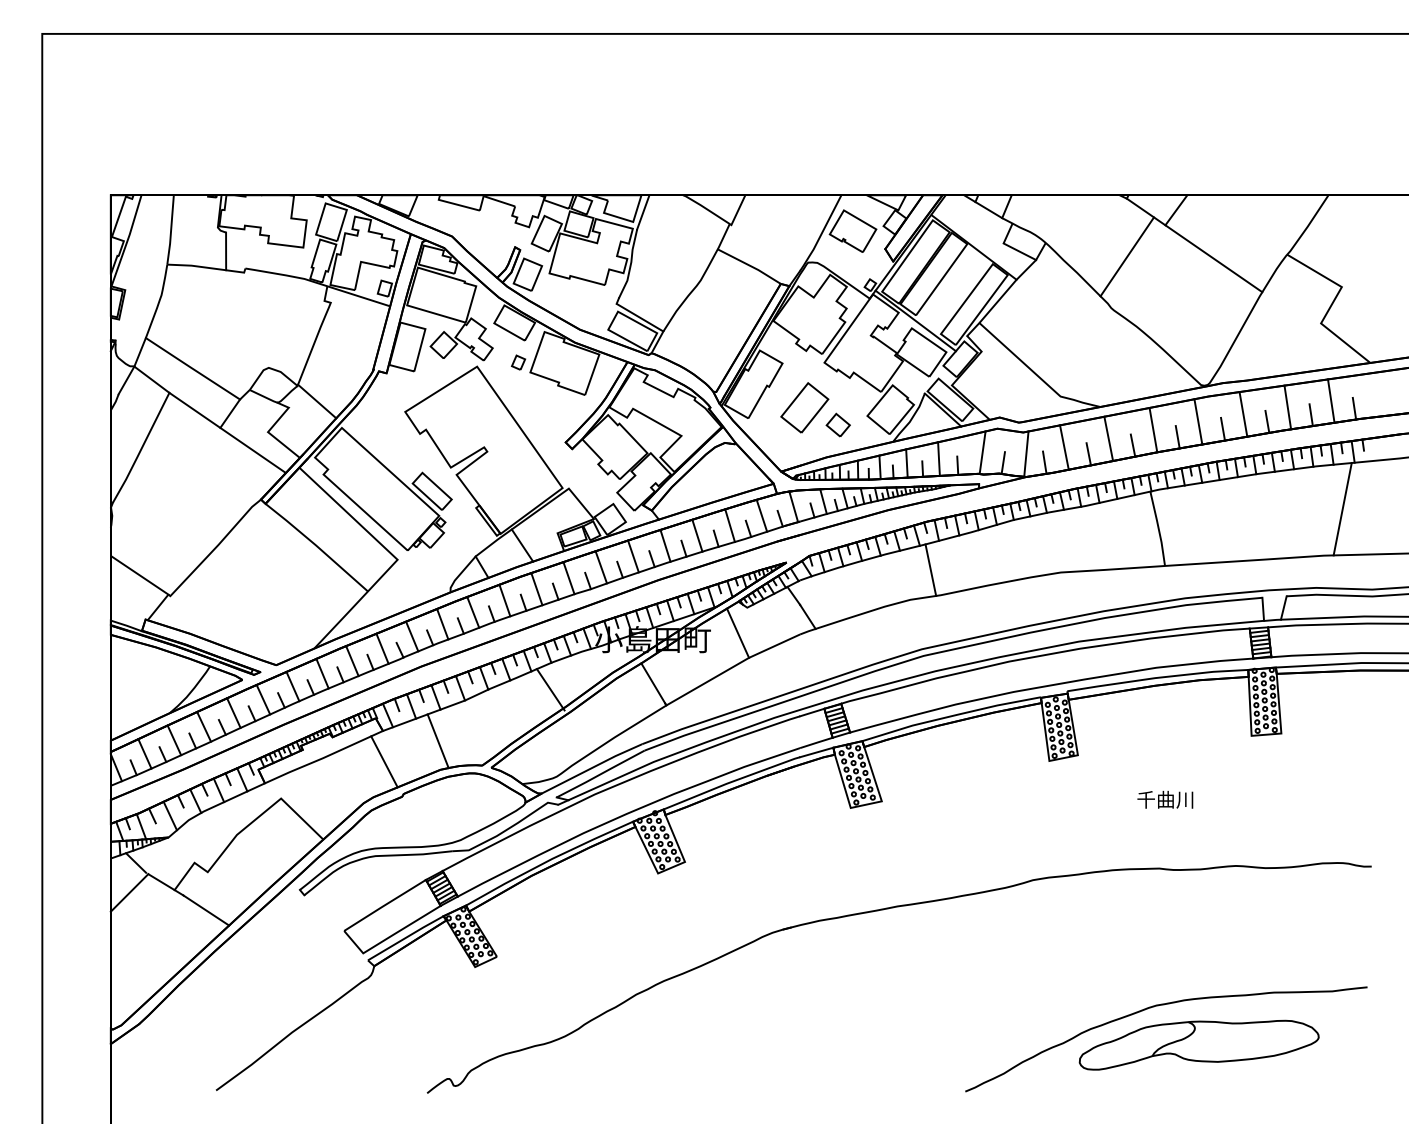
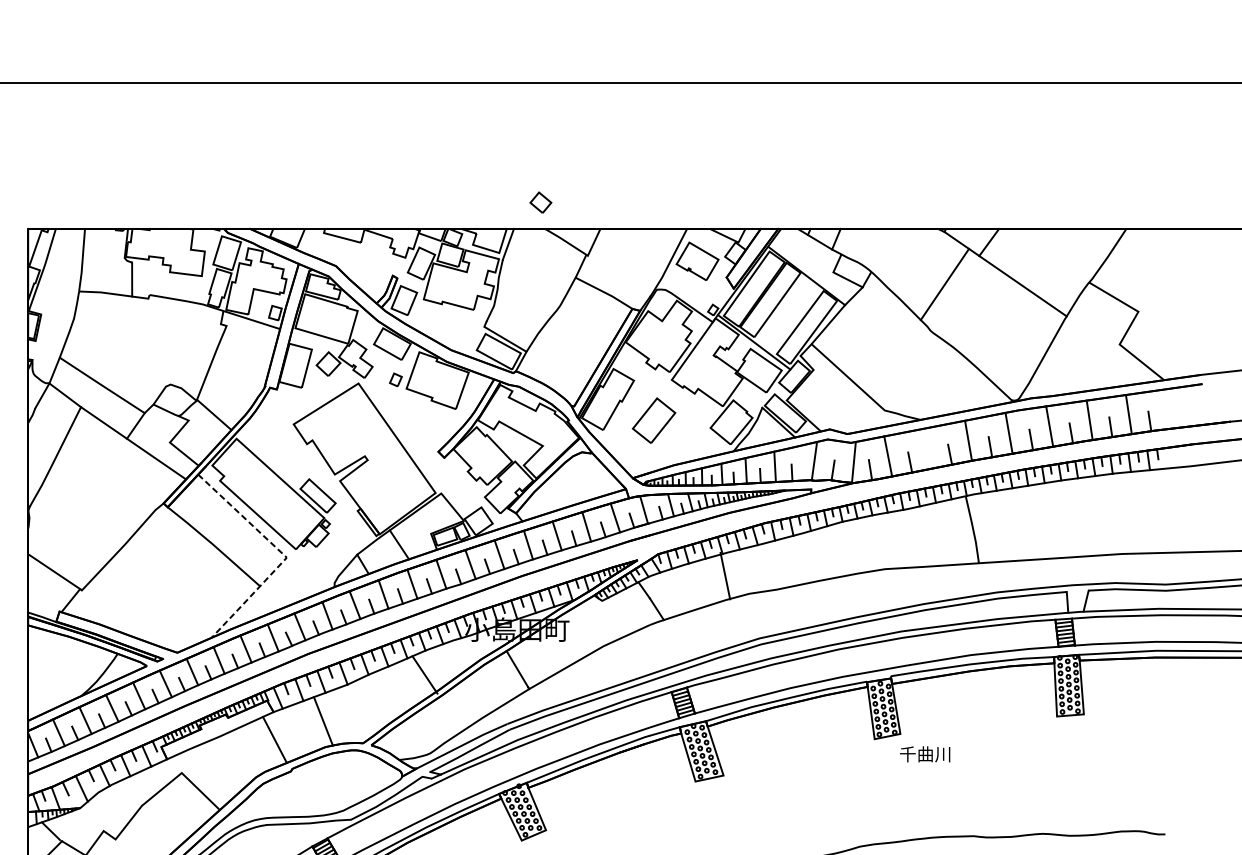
part: (837, 424) -> (540, 202), moved
line: (1108, 438) -> (927, 448), removed
line: (1342, 509) -> (1139, 512), removed
line: (393, 556) -> (283, 554), solid -> dashed
line: (930, 569) -> (725, 575), moved
line: (738, 632) -> (594, 623), removed
text: (1165, 799) -> (925, 754), moved

